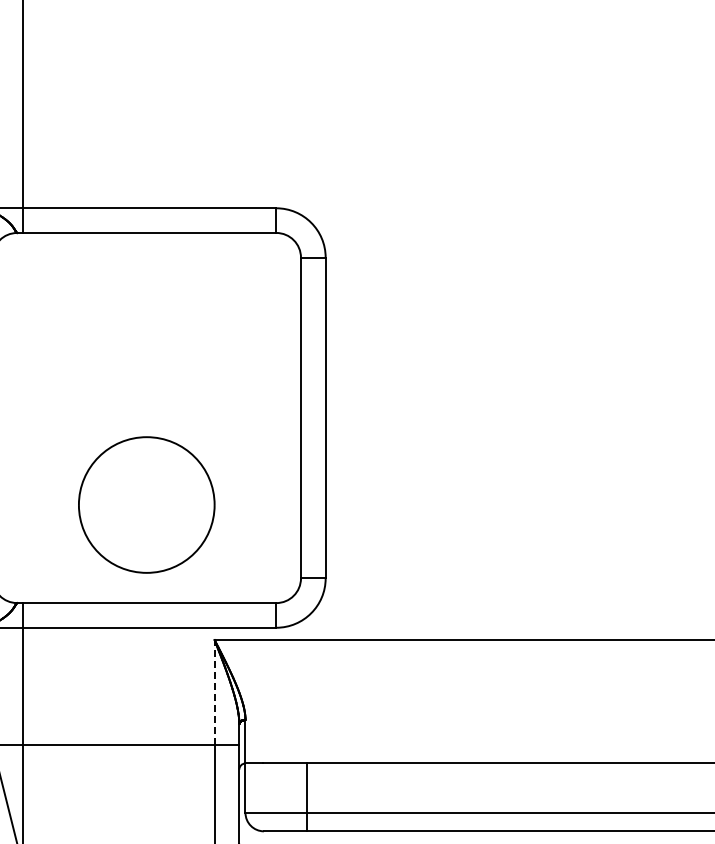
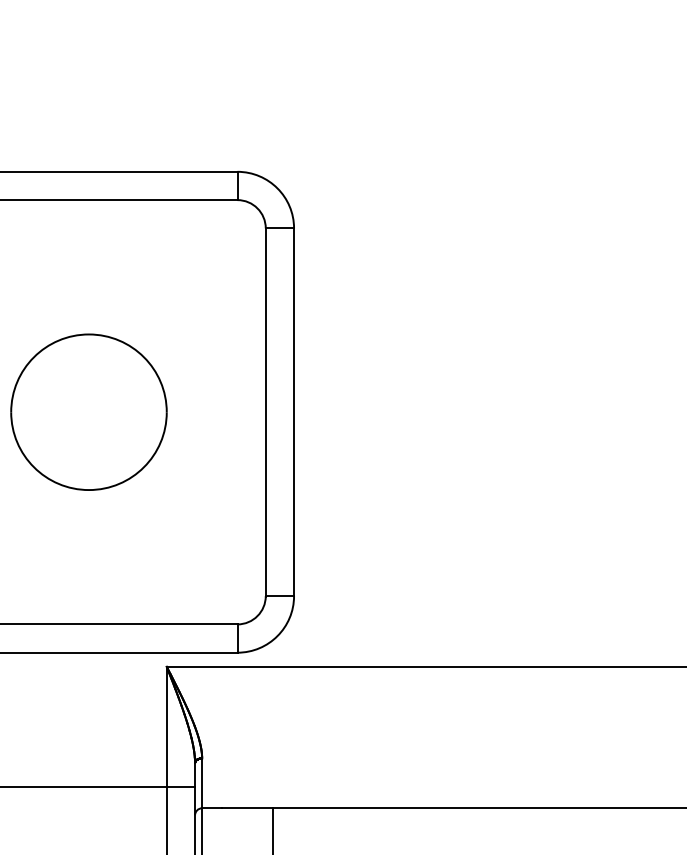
part: (146, 504) -> (88, 411), moved
line: (214, 692) -> (166, 726), dashed -> solid

